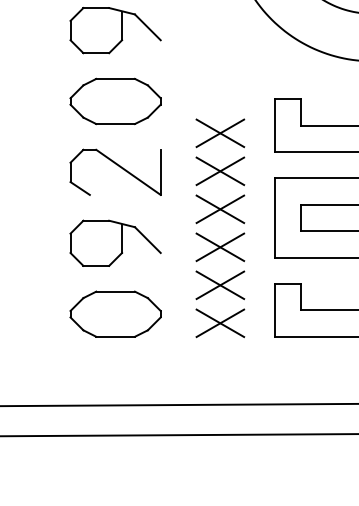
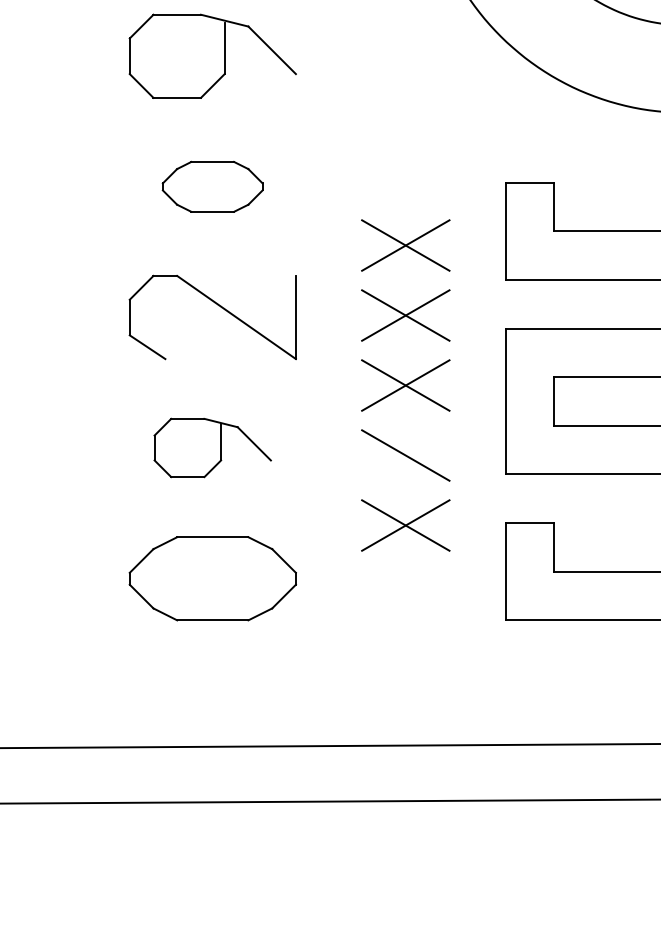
part: (115, 101) -> (212, 186), size x0.6
part: (115, 242) -> (212, 446), size x0.7
line: (220, 247) -> (406, 455), removed
part: (220, 323) -> (406, 595), removed

